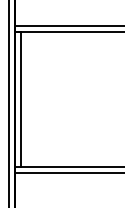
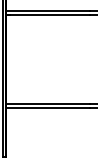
line: (21, 99) -> (10, 59), removed

